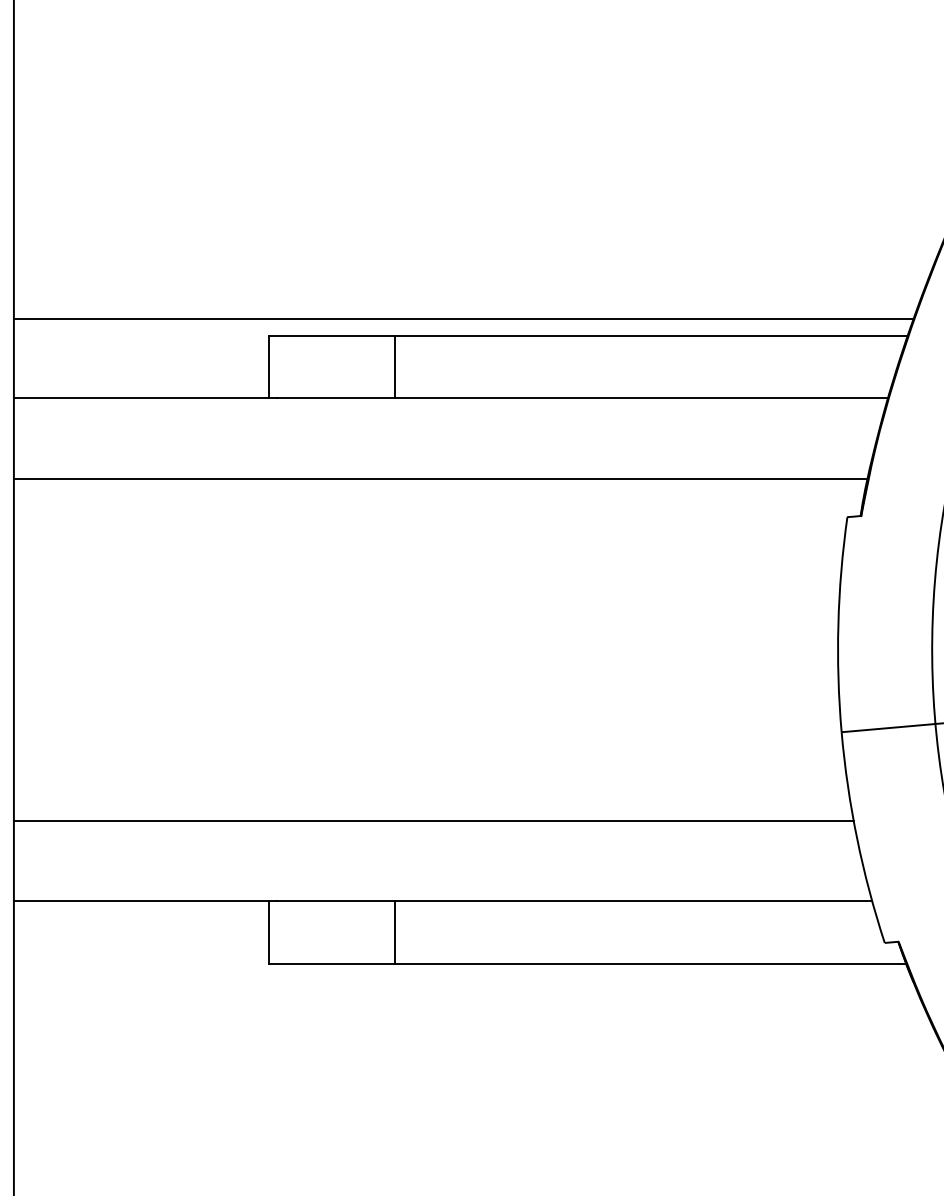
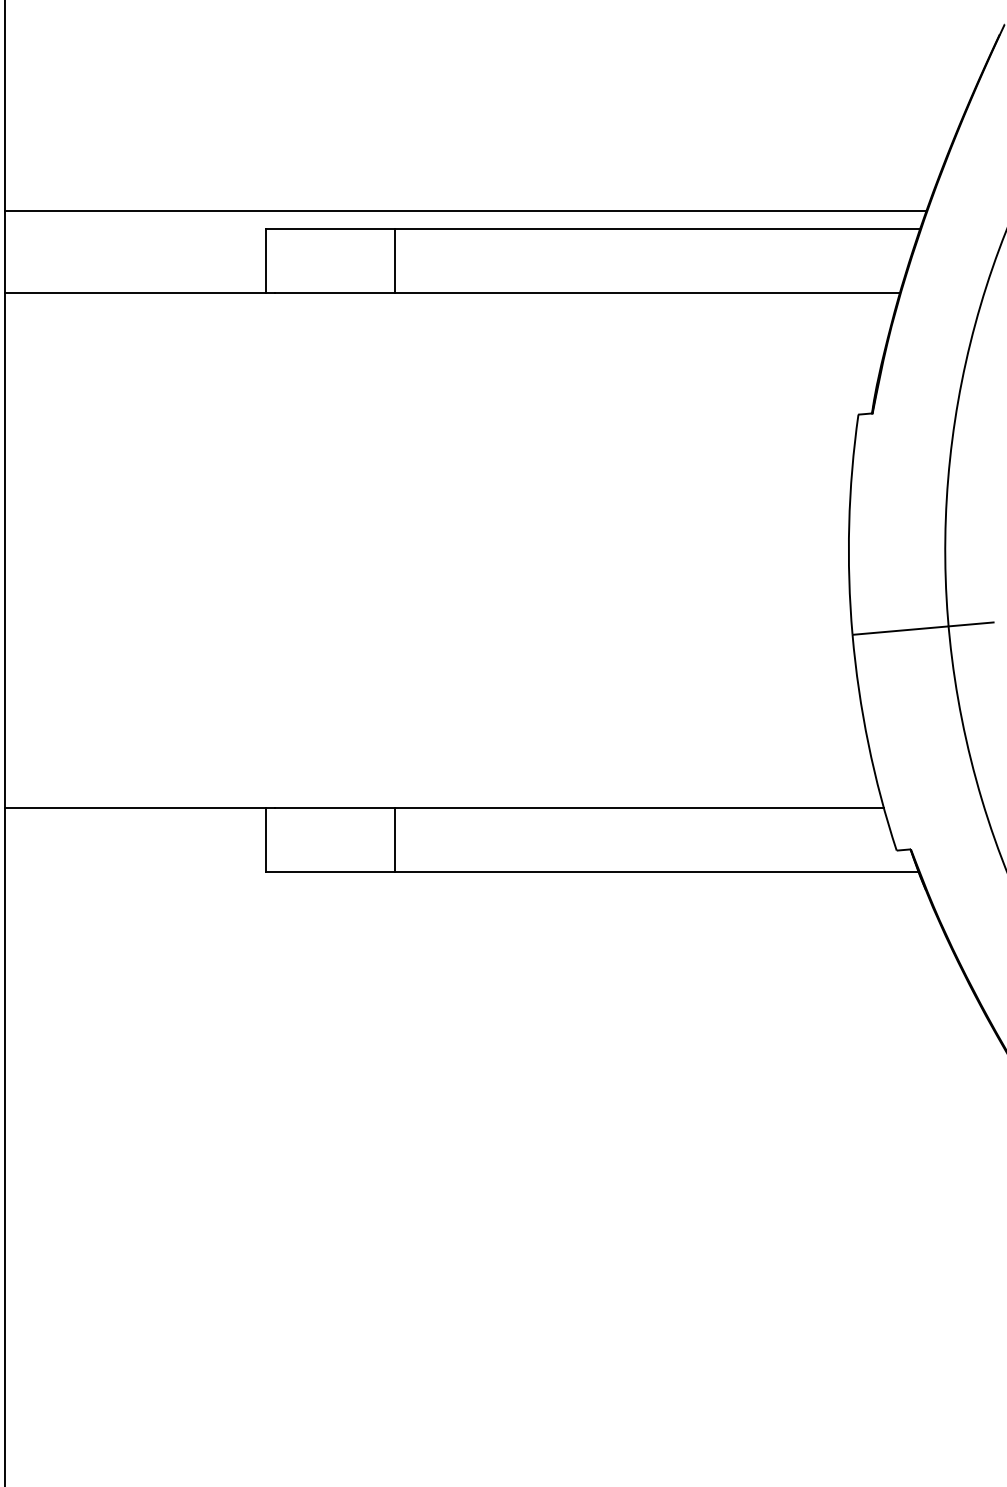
line: (440, 478) -> (441, 375), removed
line: (433, 820) -> (434, 725), removed

